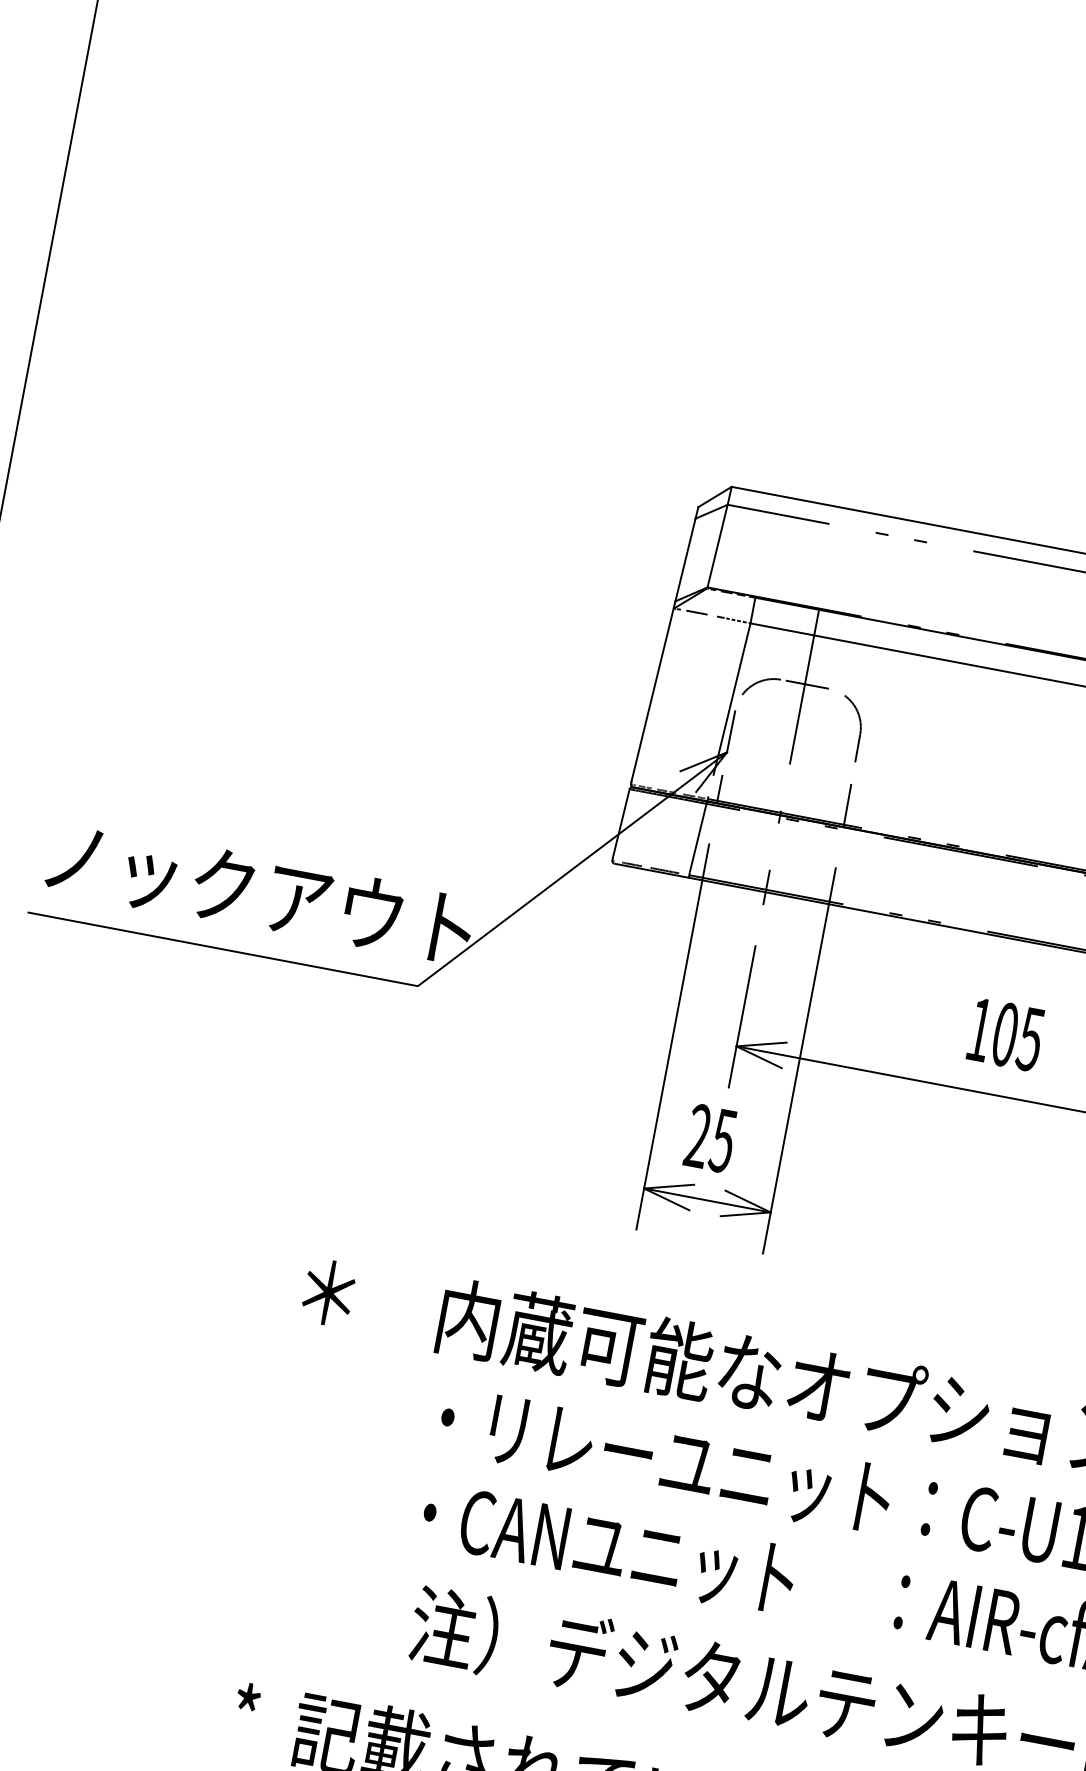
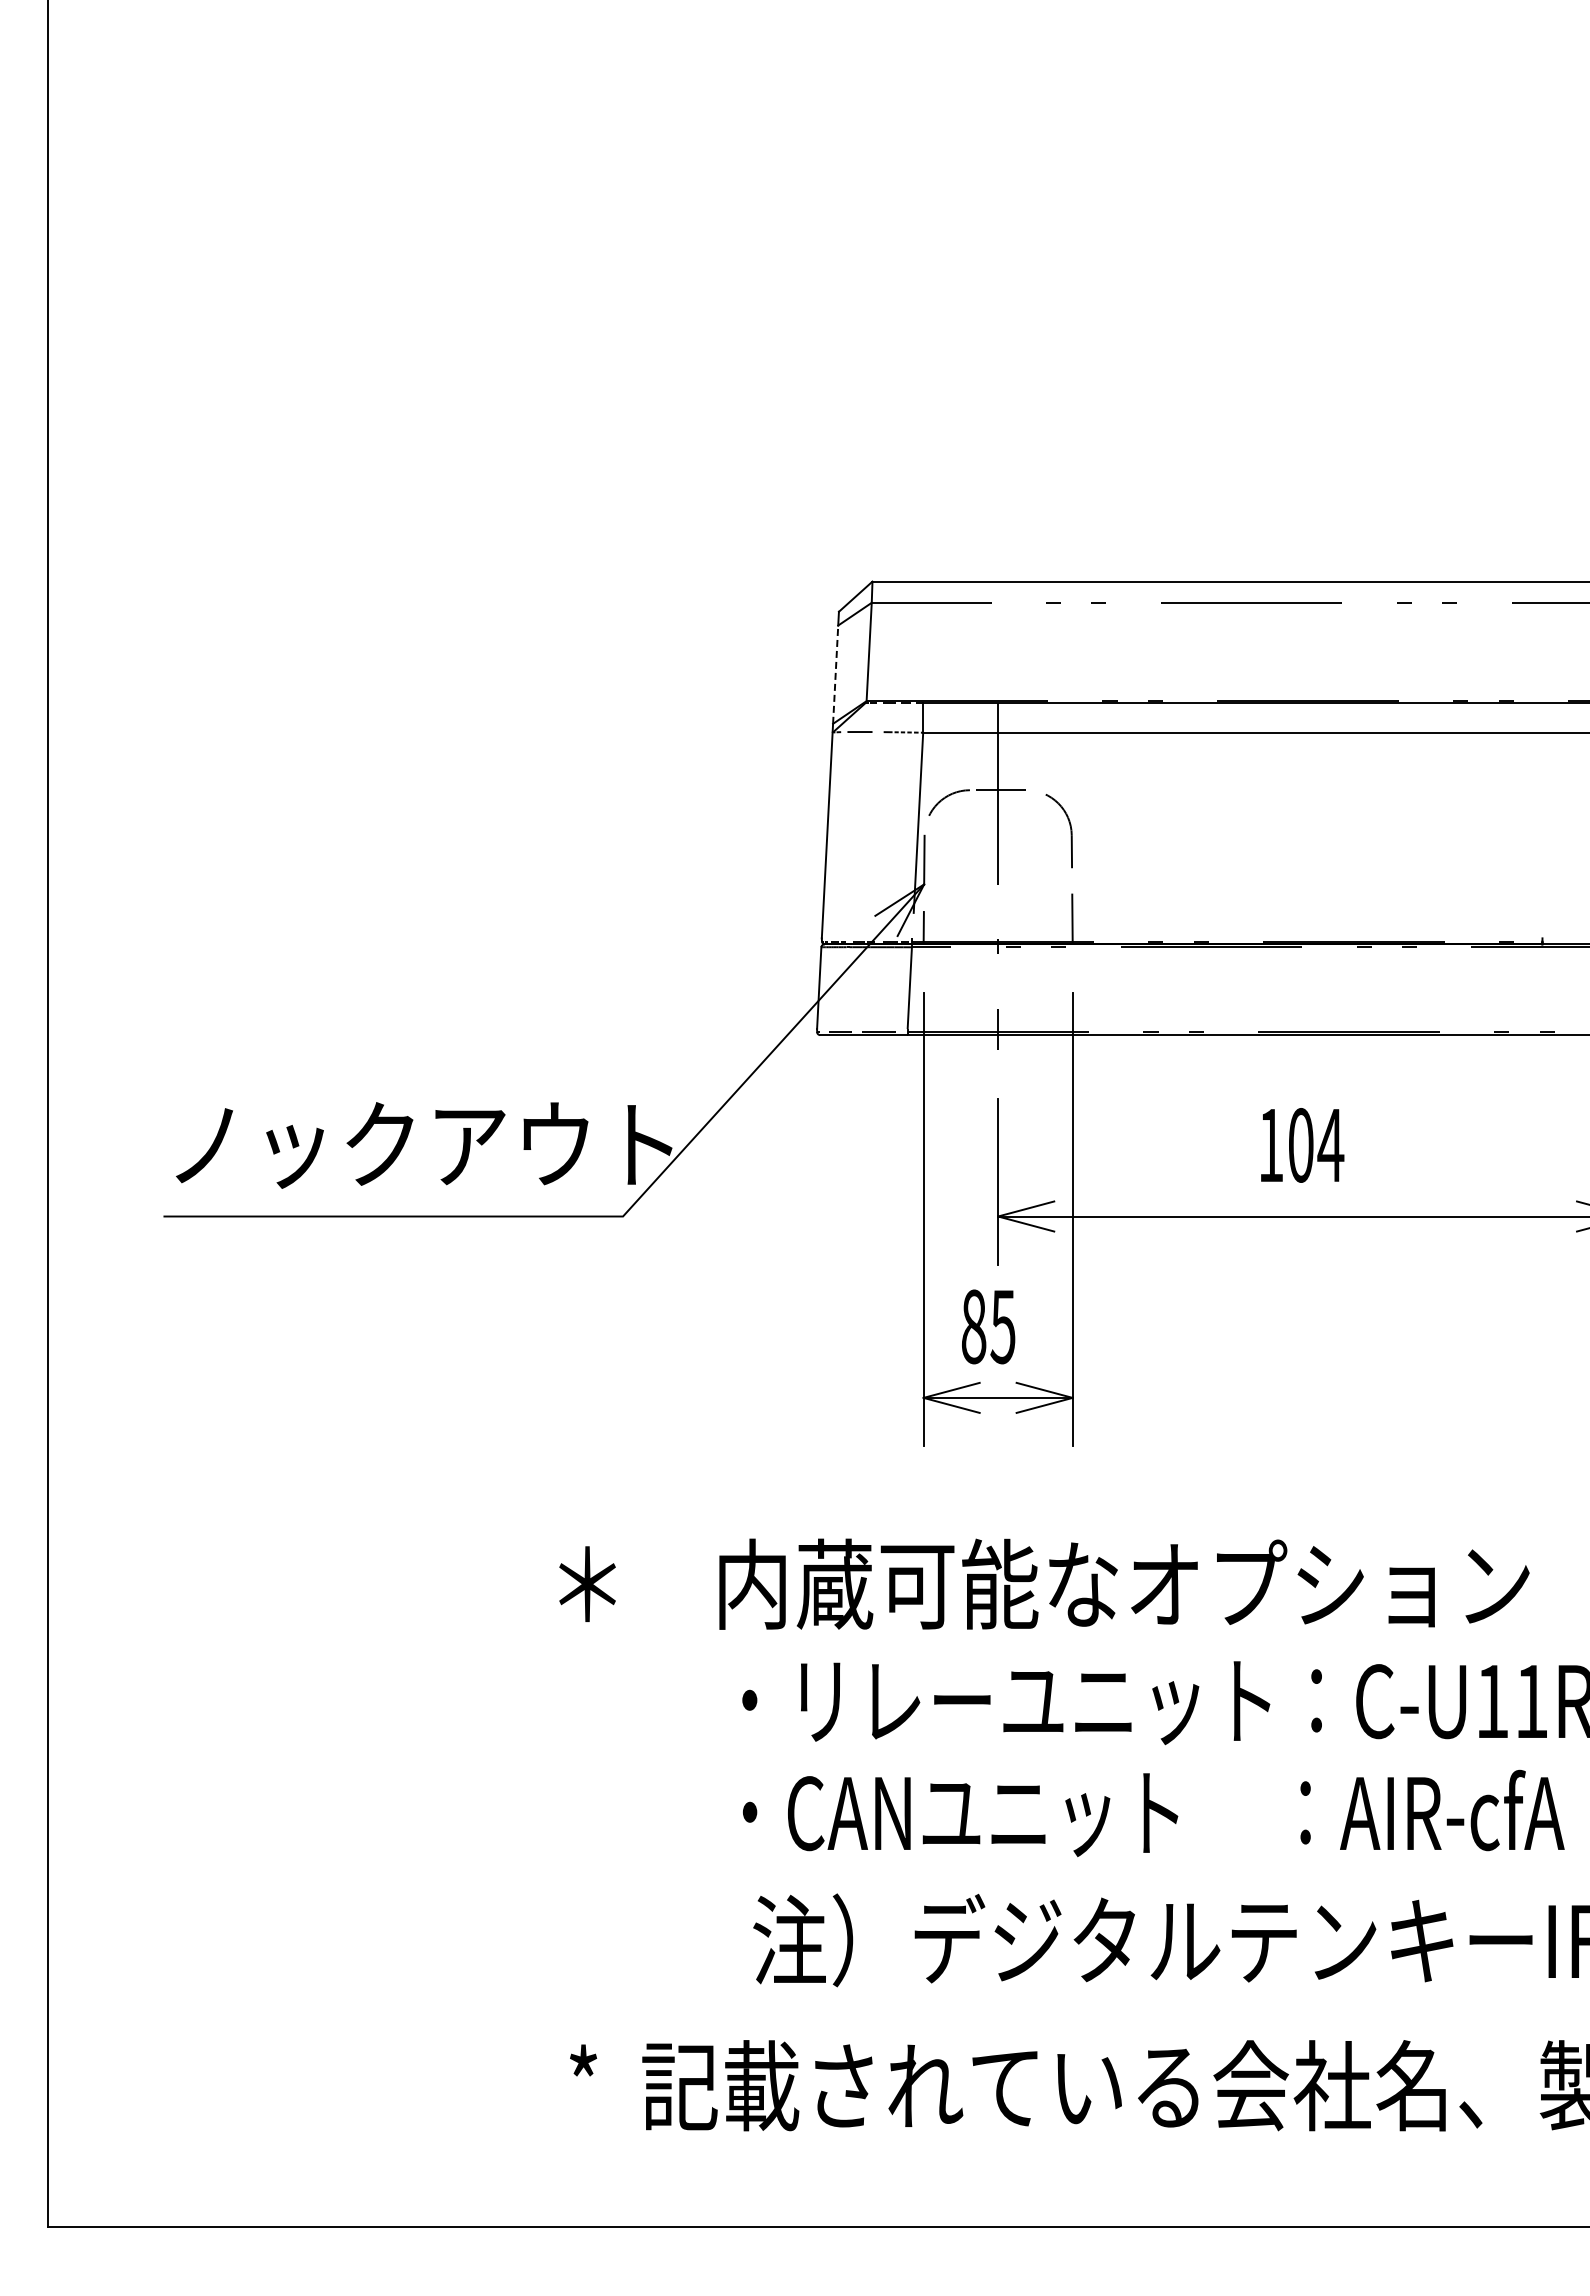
line: (685, 559) -> (835, 674), solid -> dashed
text: (1030, 1039) -> (1330, 1145), 105 -> 104
text: (697, 1135) -> (973, 1326), 25 -> 85

